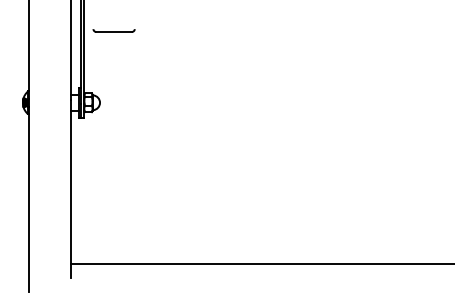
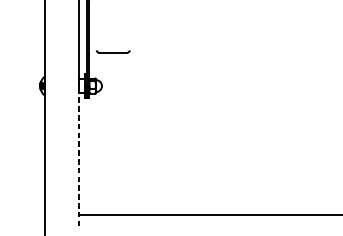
part: (113, 30) -> (112, 51), moved
line: (71, 193) -> (79, 158), solid -> dashed

